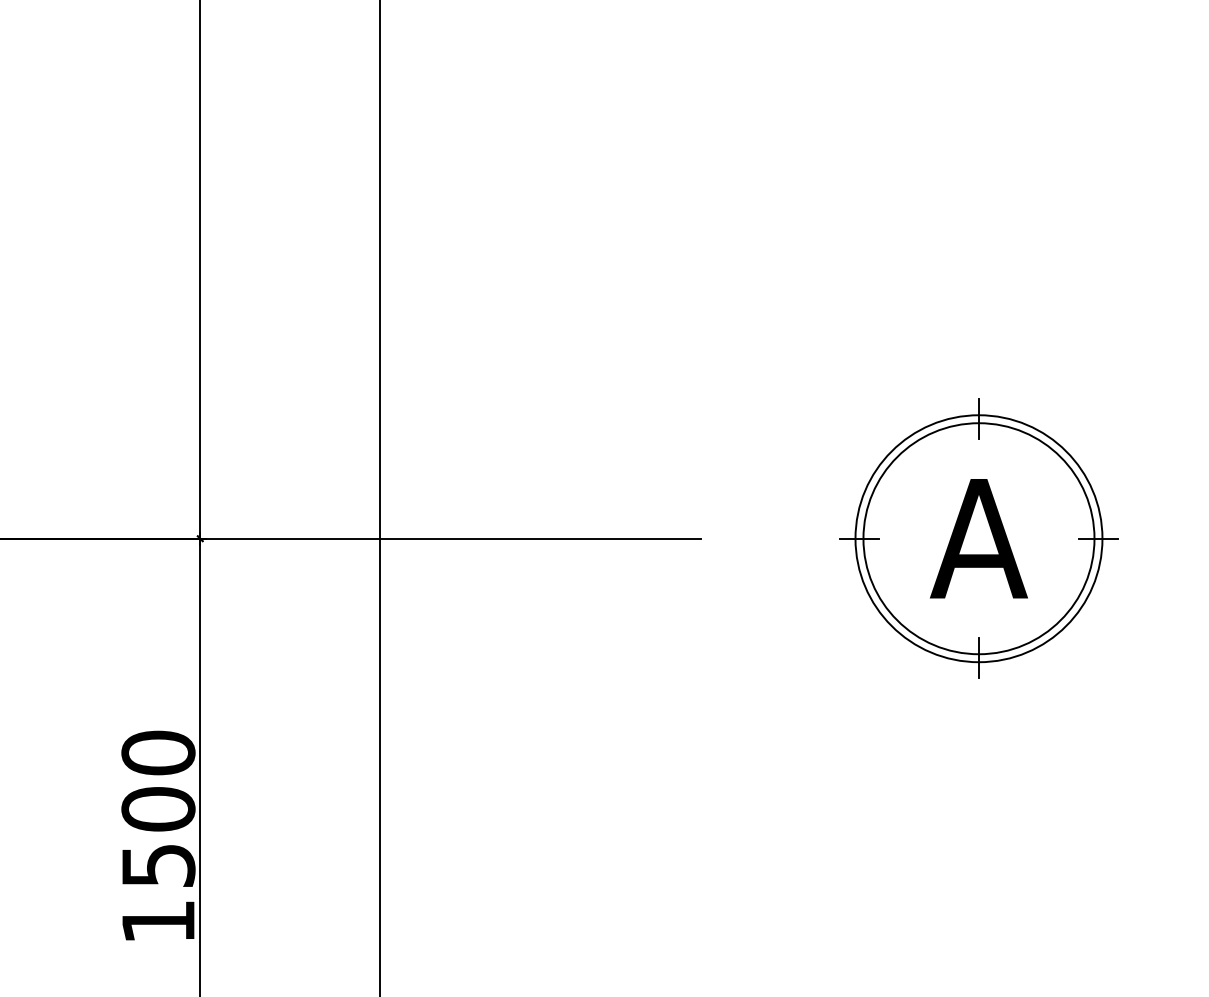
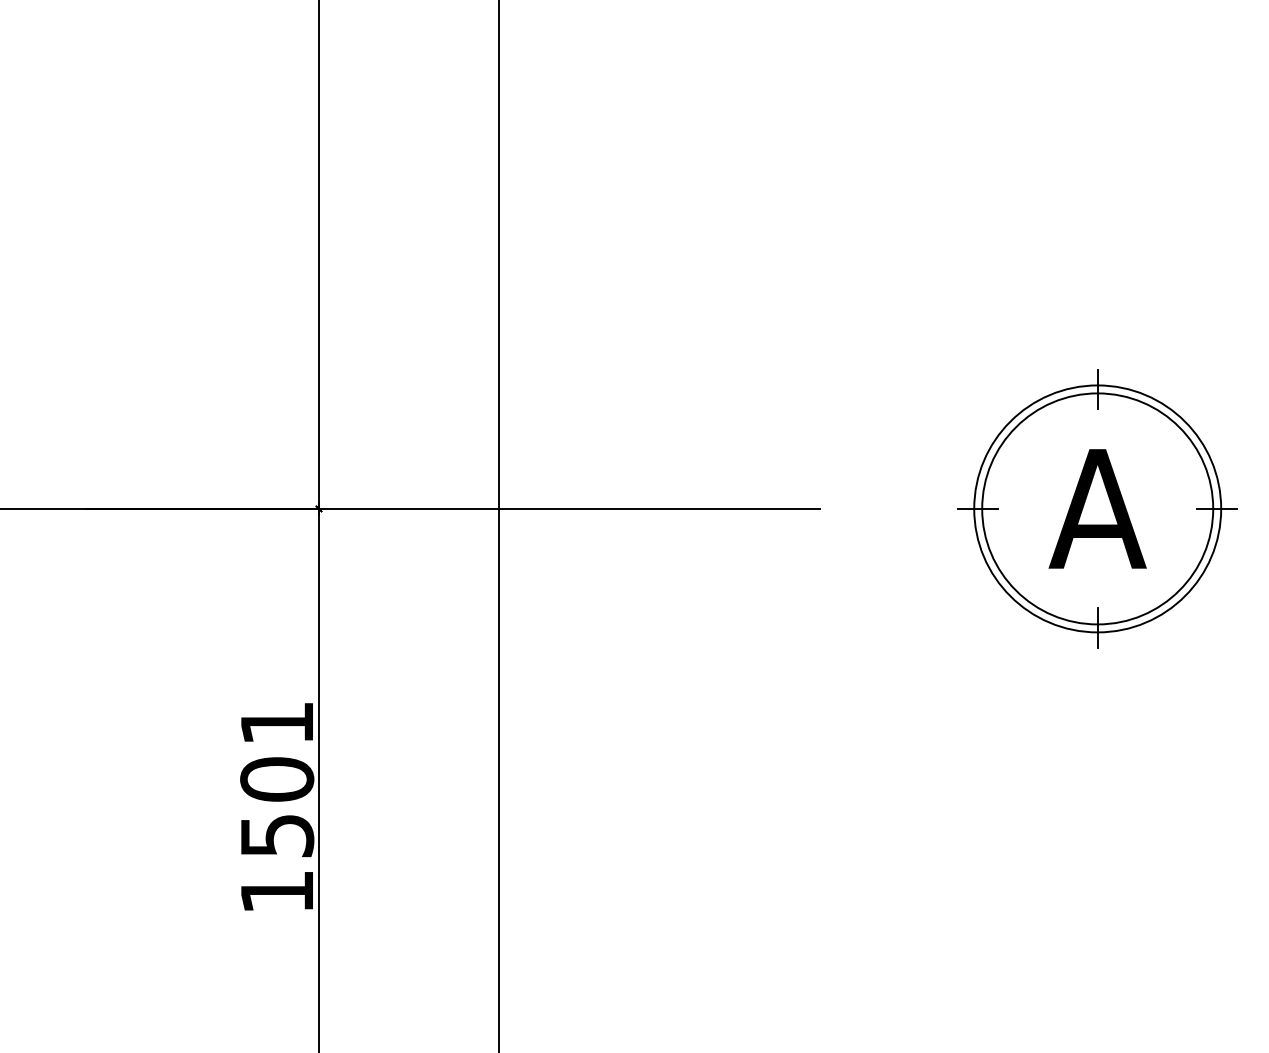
text: (158, 753) -> (277, 723), 1500 -> 1501

